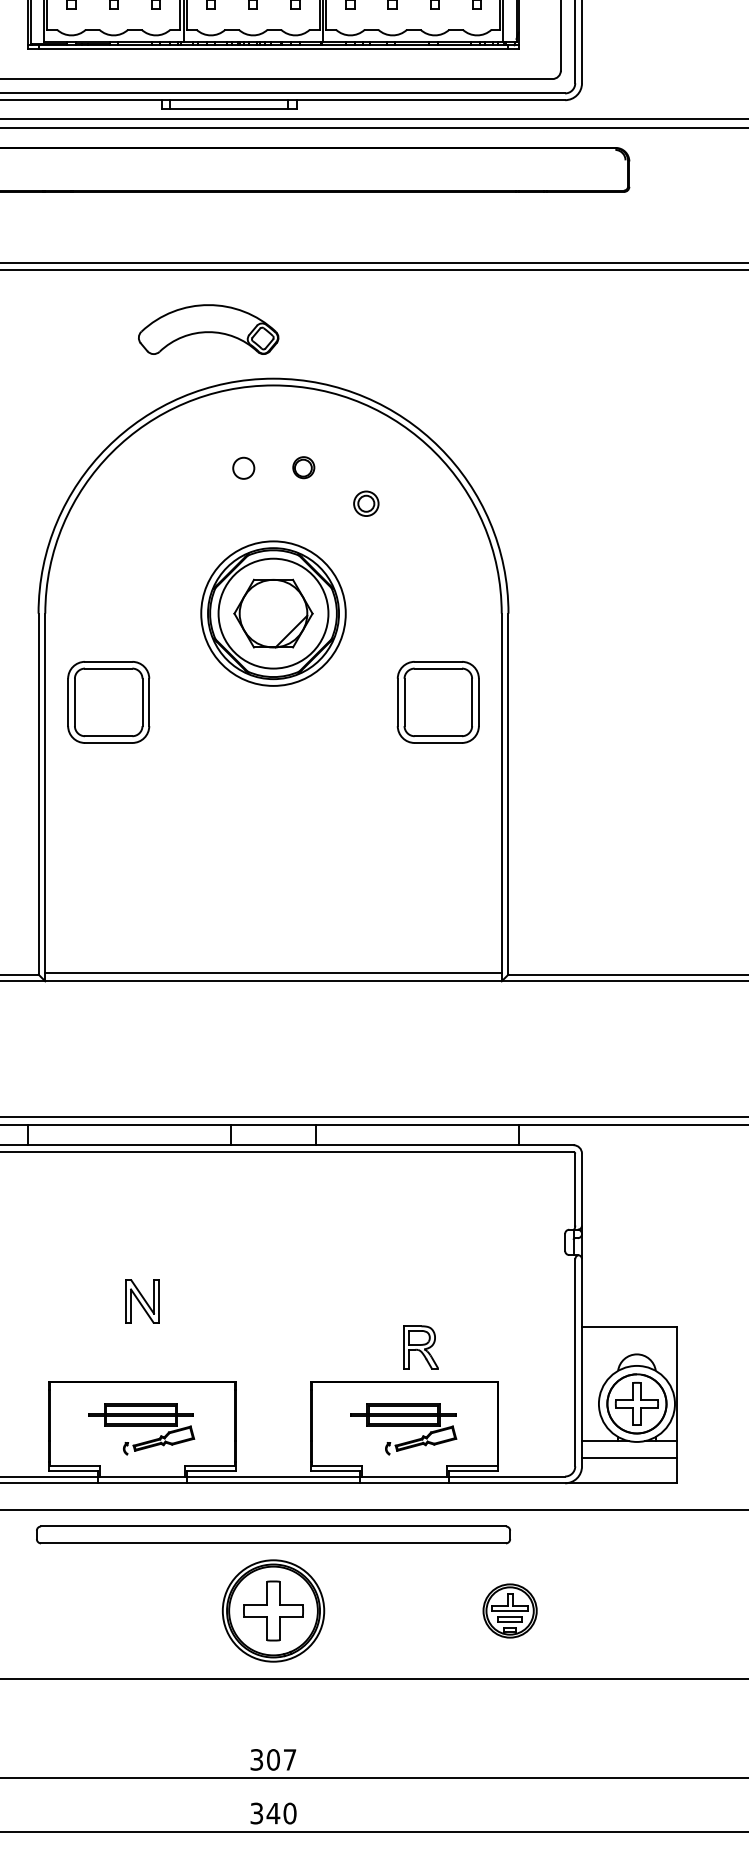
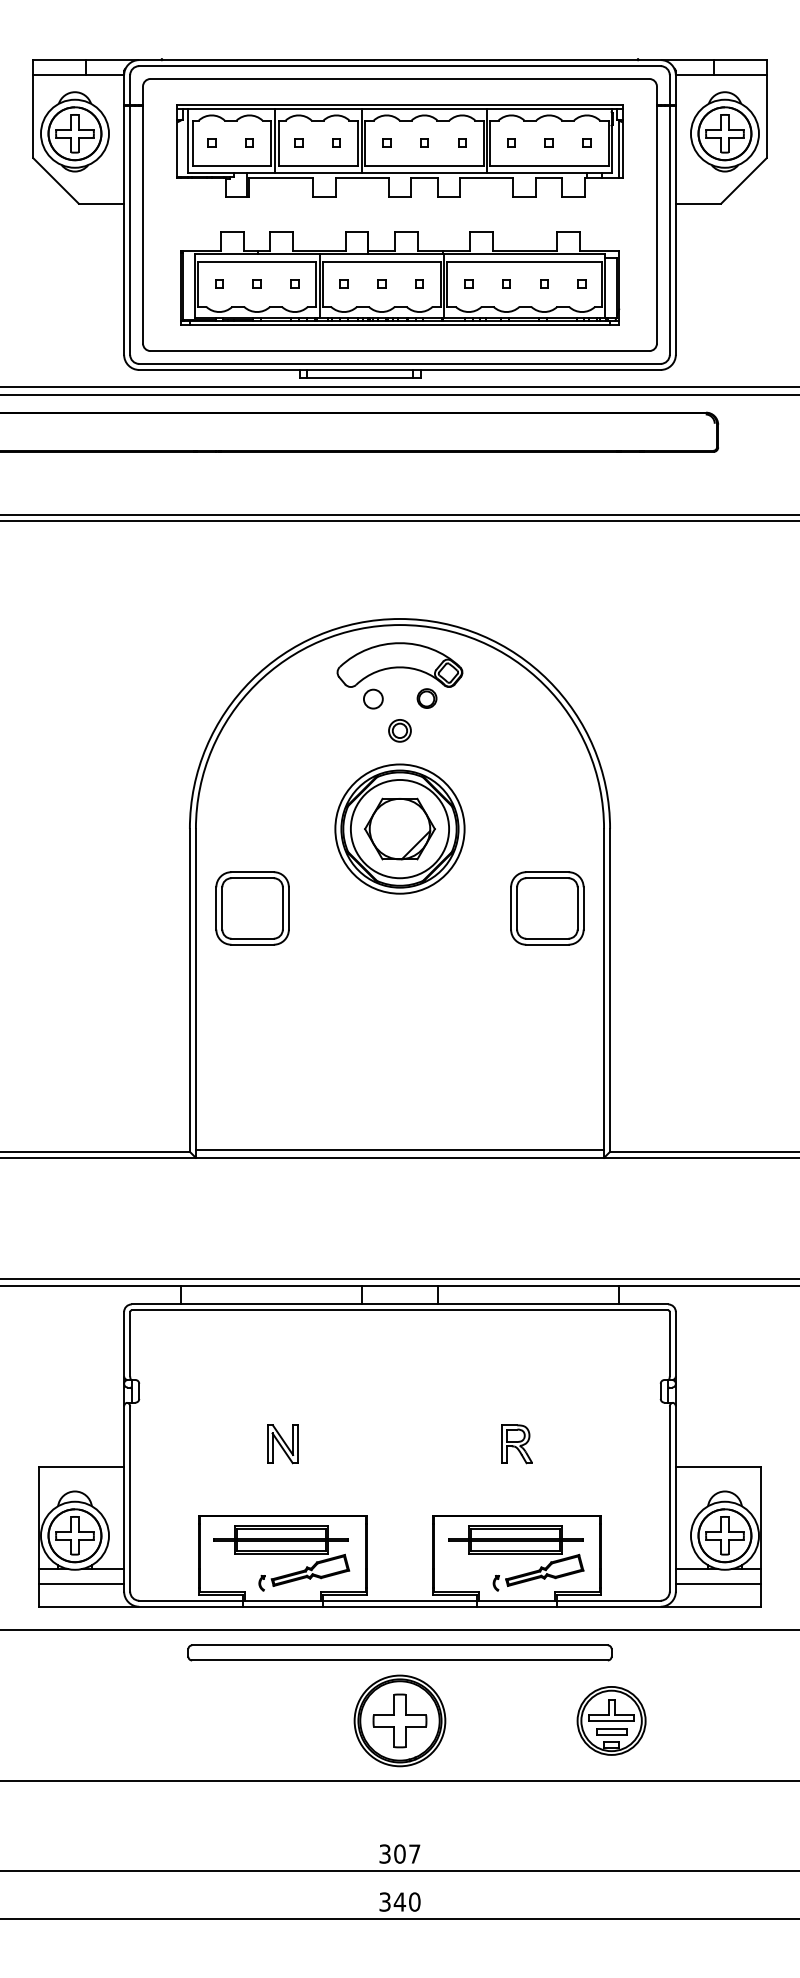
part: (208, 328) -> (399, 664), moved
part: (365, 503) -> (399, 730), moved
part: (420, 1347) -> (516, 1444), moved
part: (141, 1429) -> (281, 1558), size x1.43
part: (403, 1429) -> (516, 1558), size x1.43
part: (510, 1610) -> (611, 1720), size x1.43

